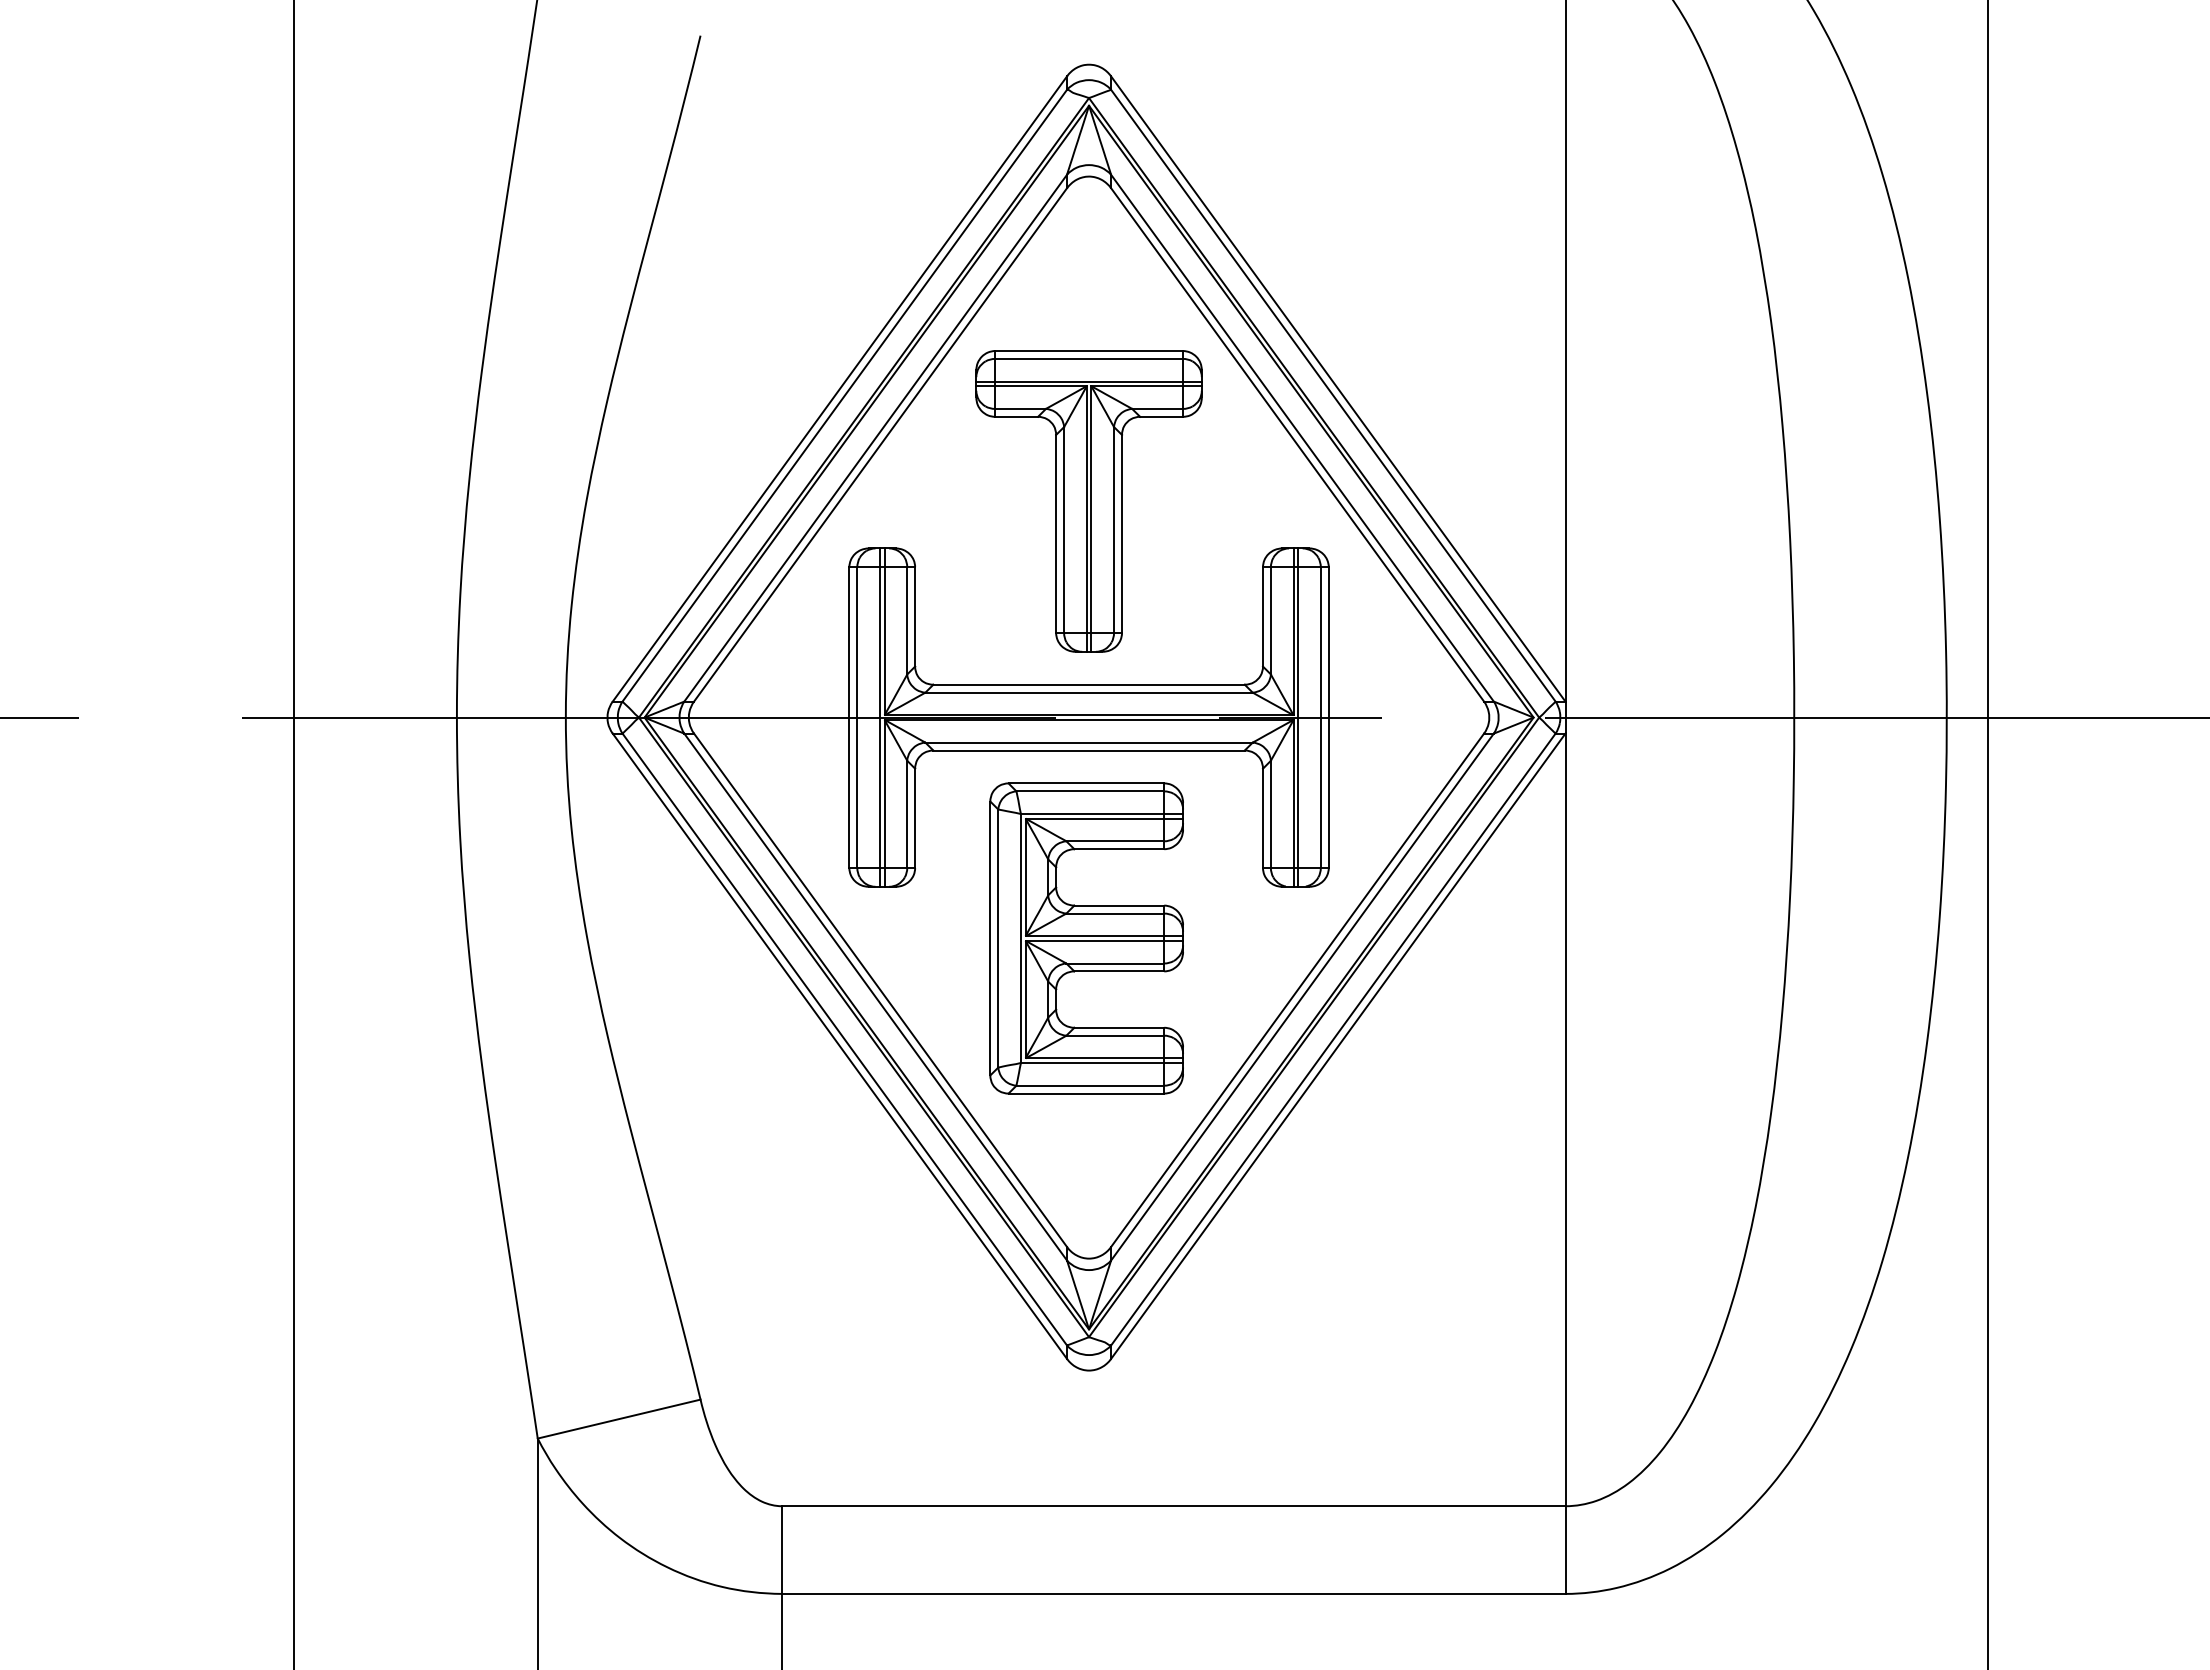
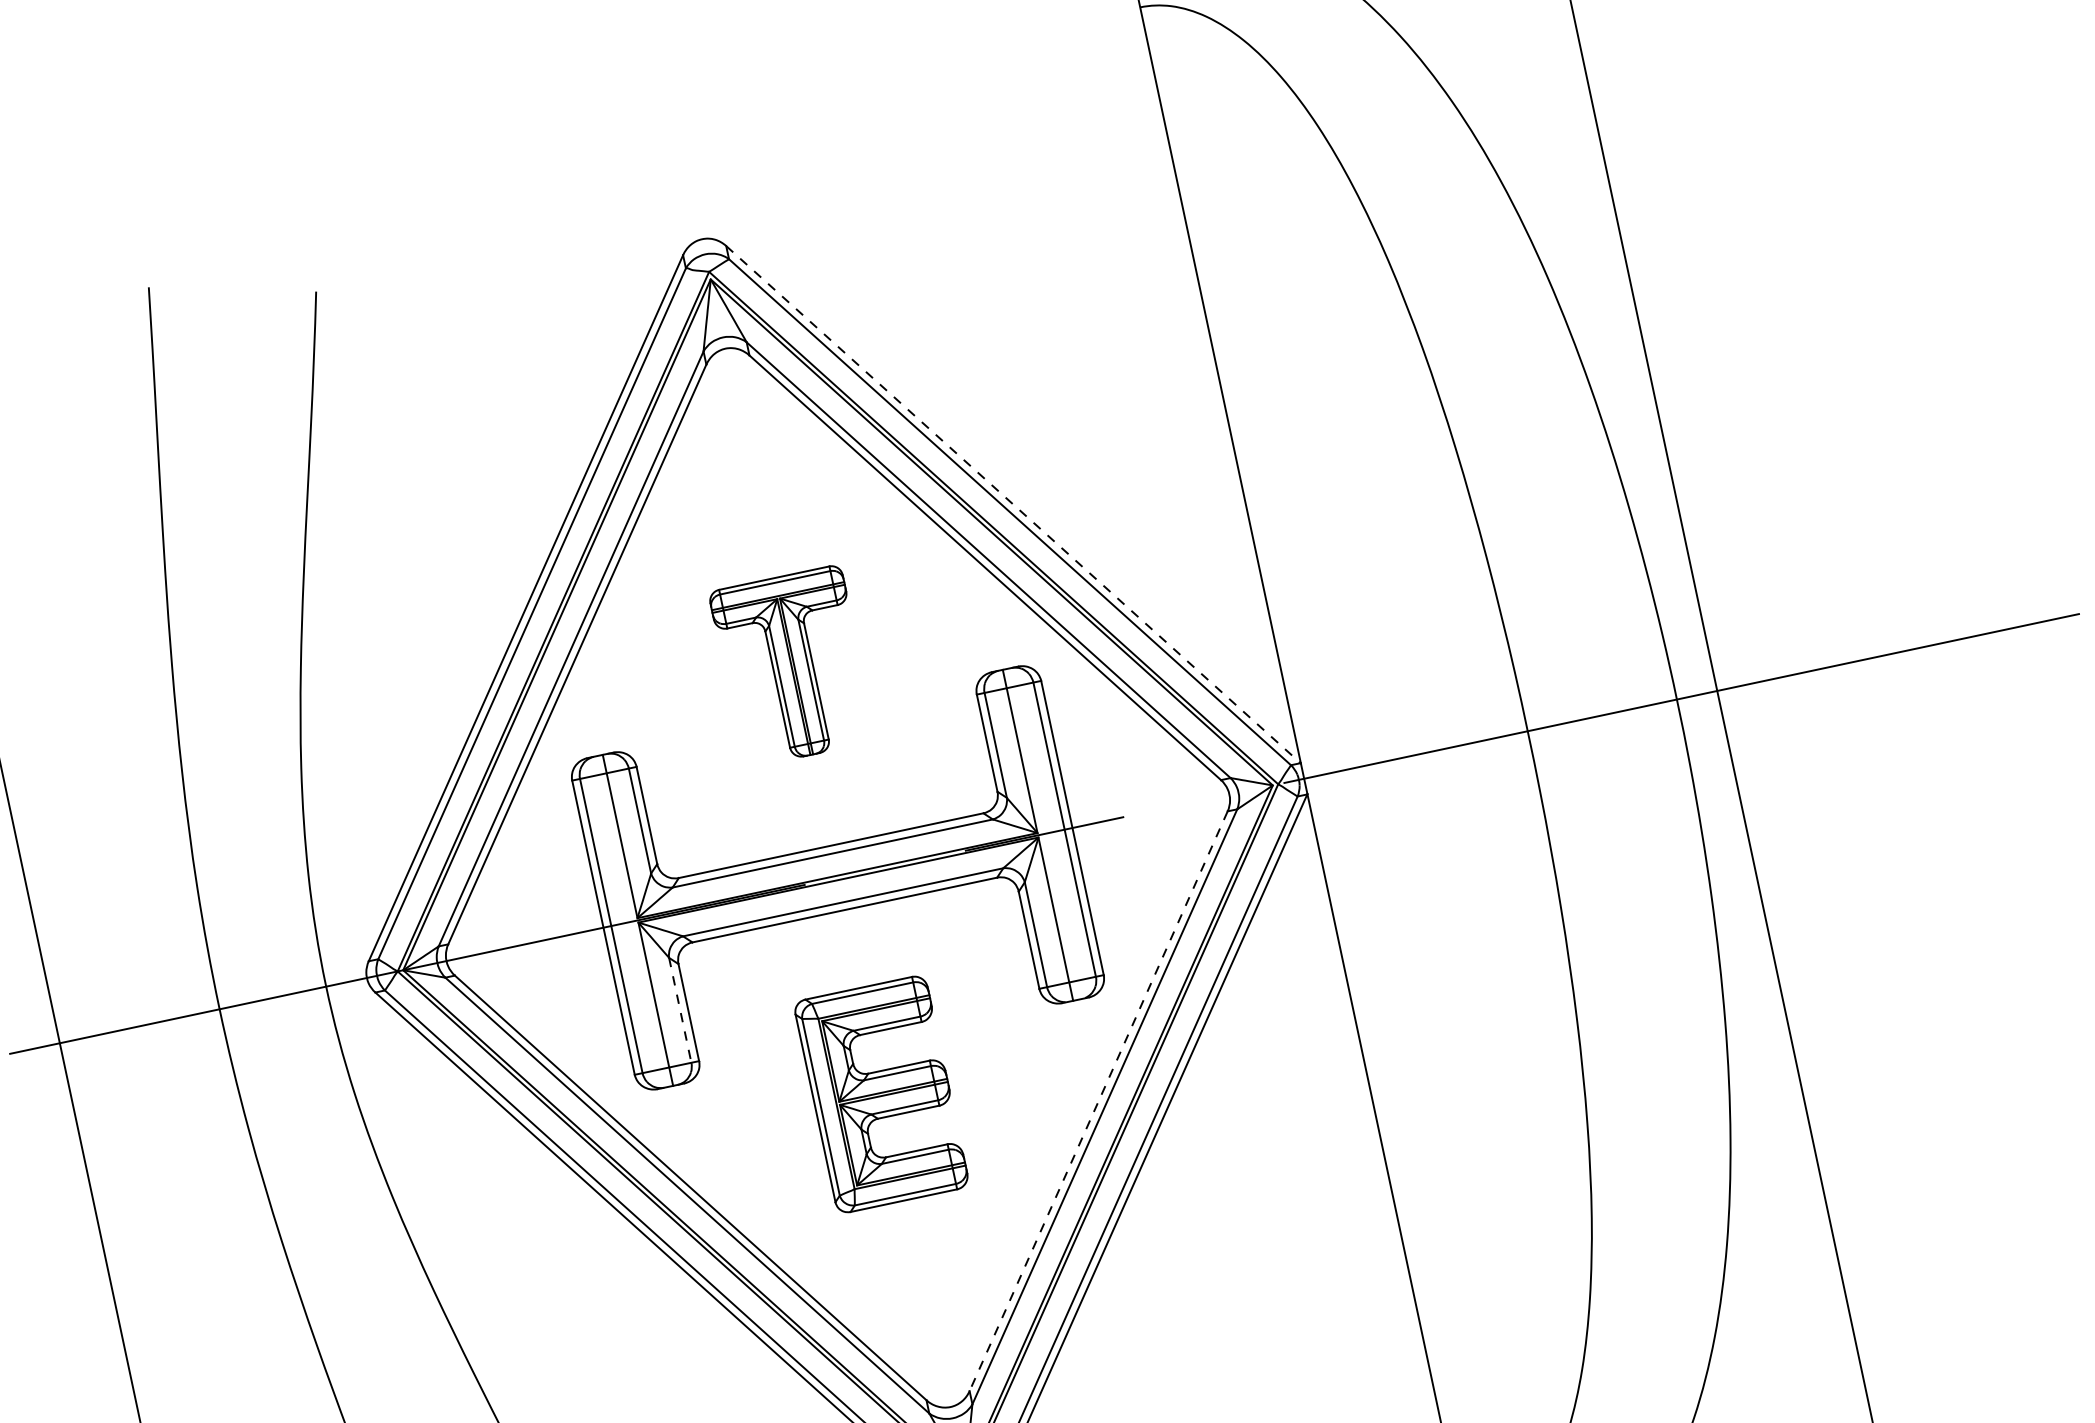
line: (1338, 389) -> (1013, 505), solid -> dashed
part: (1088, 501) -> (792, 666), size x0.6
line: (879, 717) -> (632, 921), removed
line: (1298, 717) -> (1042, 834), removed
line: (907, 814) -> (680, 1010), solid -> dashed
part: (1086, 938) -> (881, 1094), size x0.7
line: (1297, 990) -> (1098, 1101), solid -> dashed

